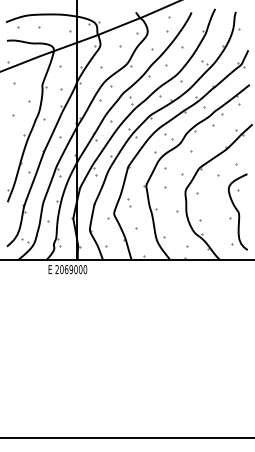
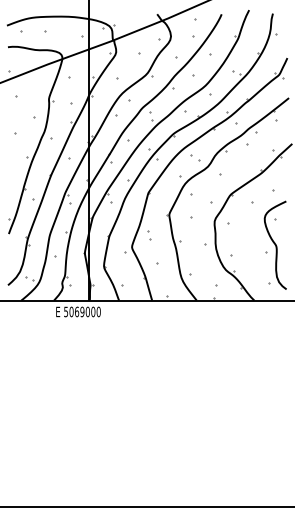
text: (57, 269) -> (66, 311), 2069000 -> 5069000

